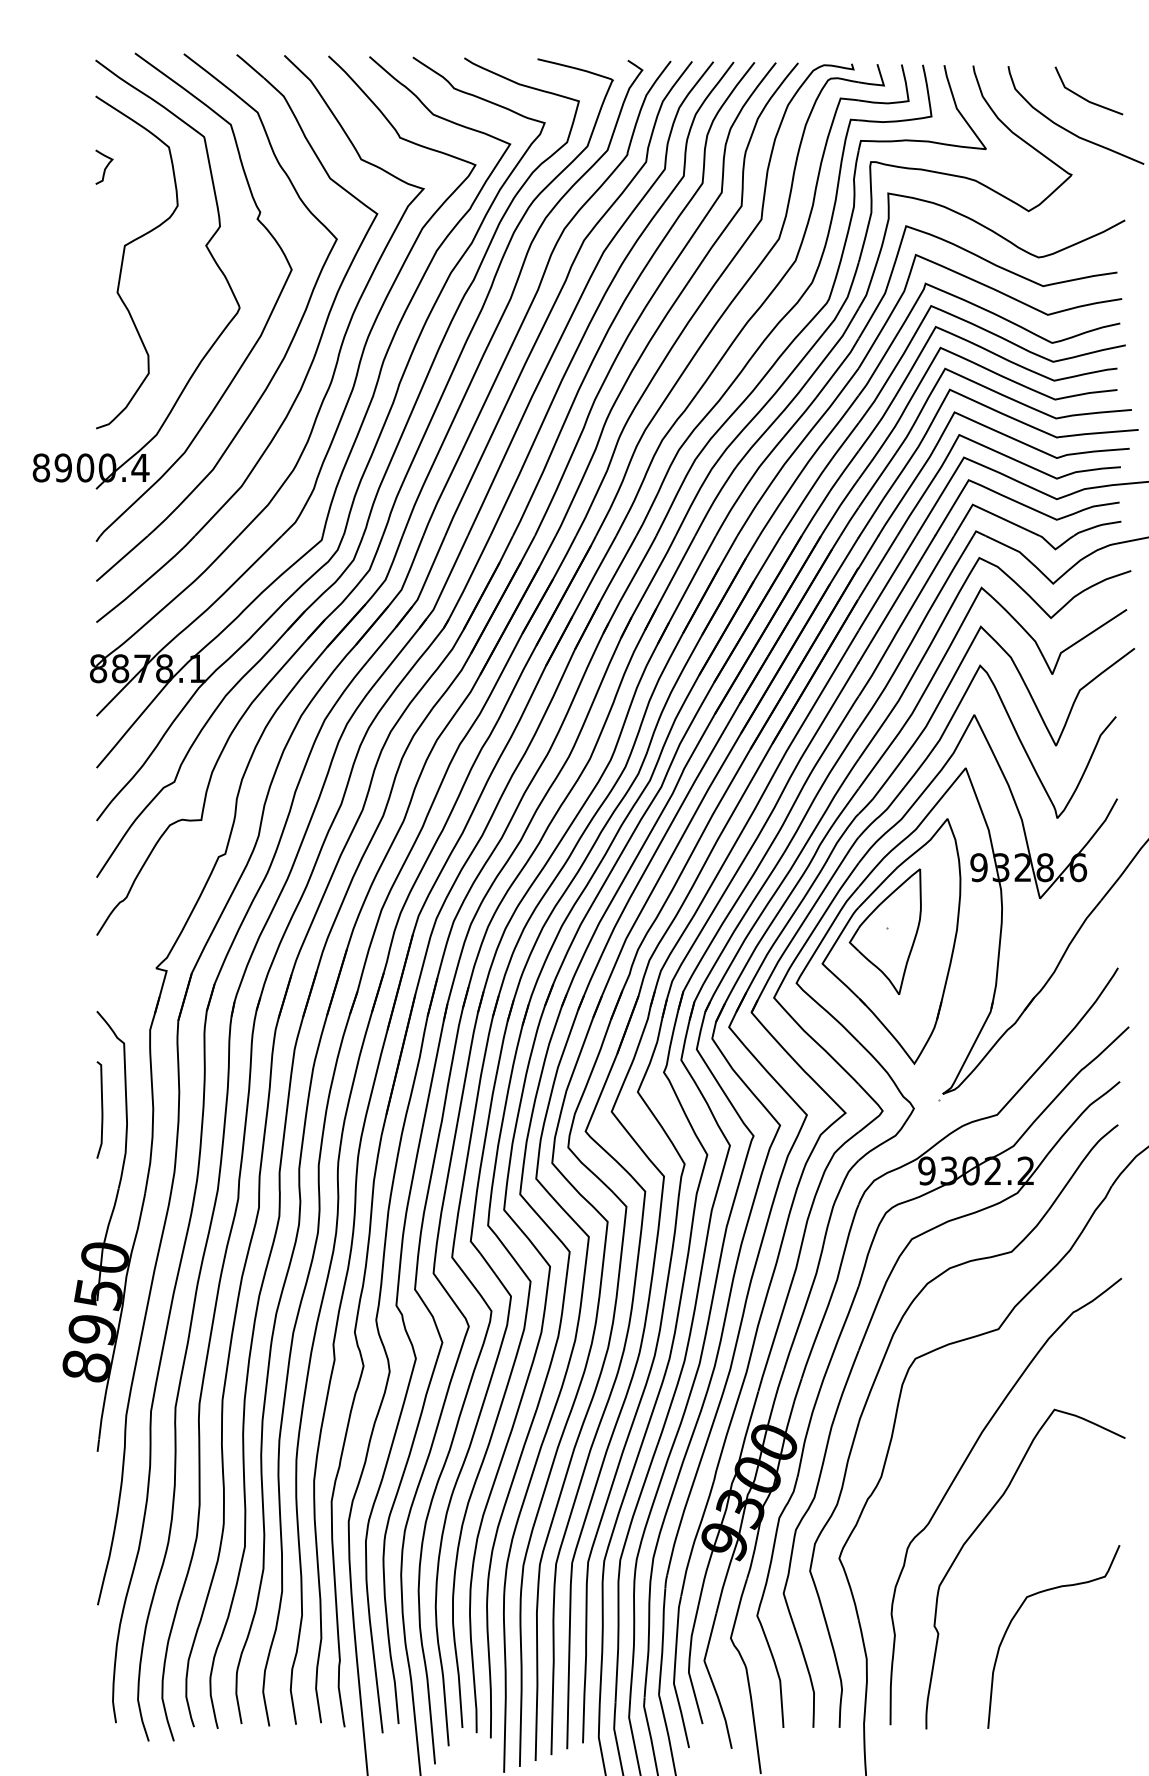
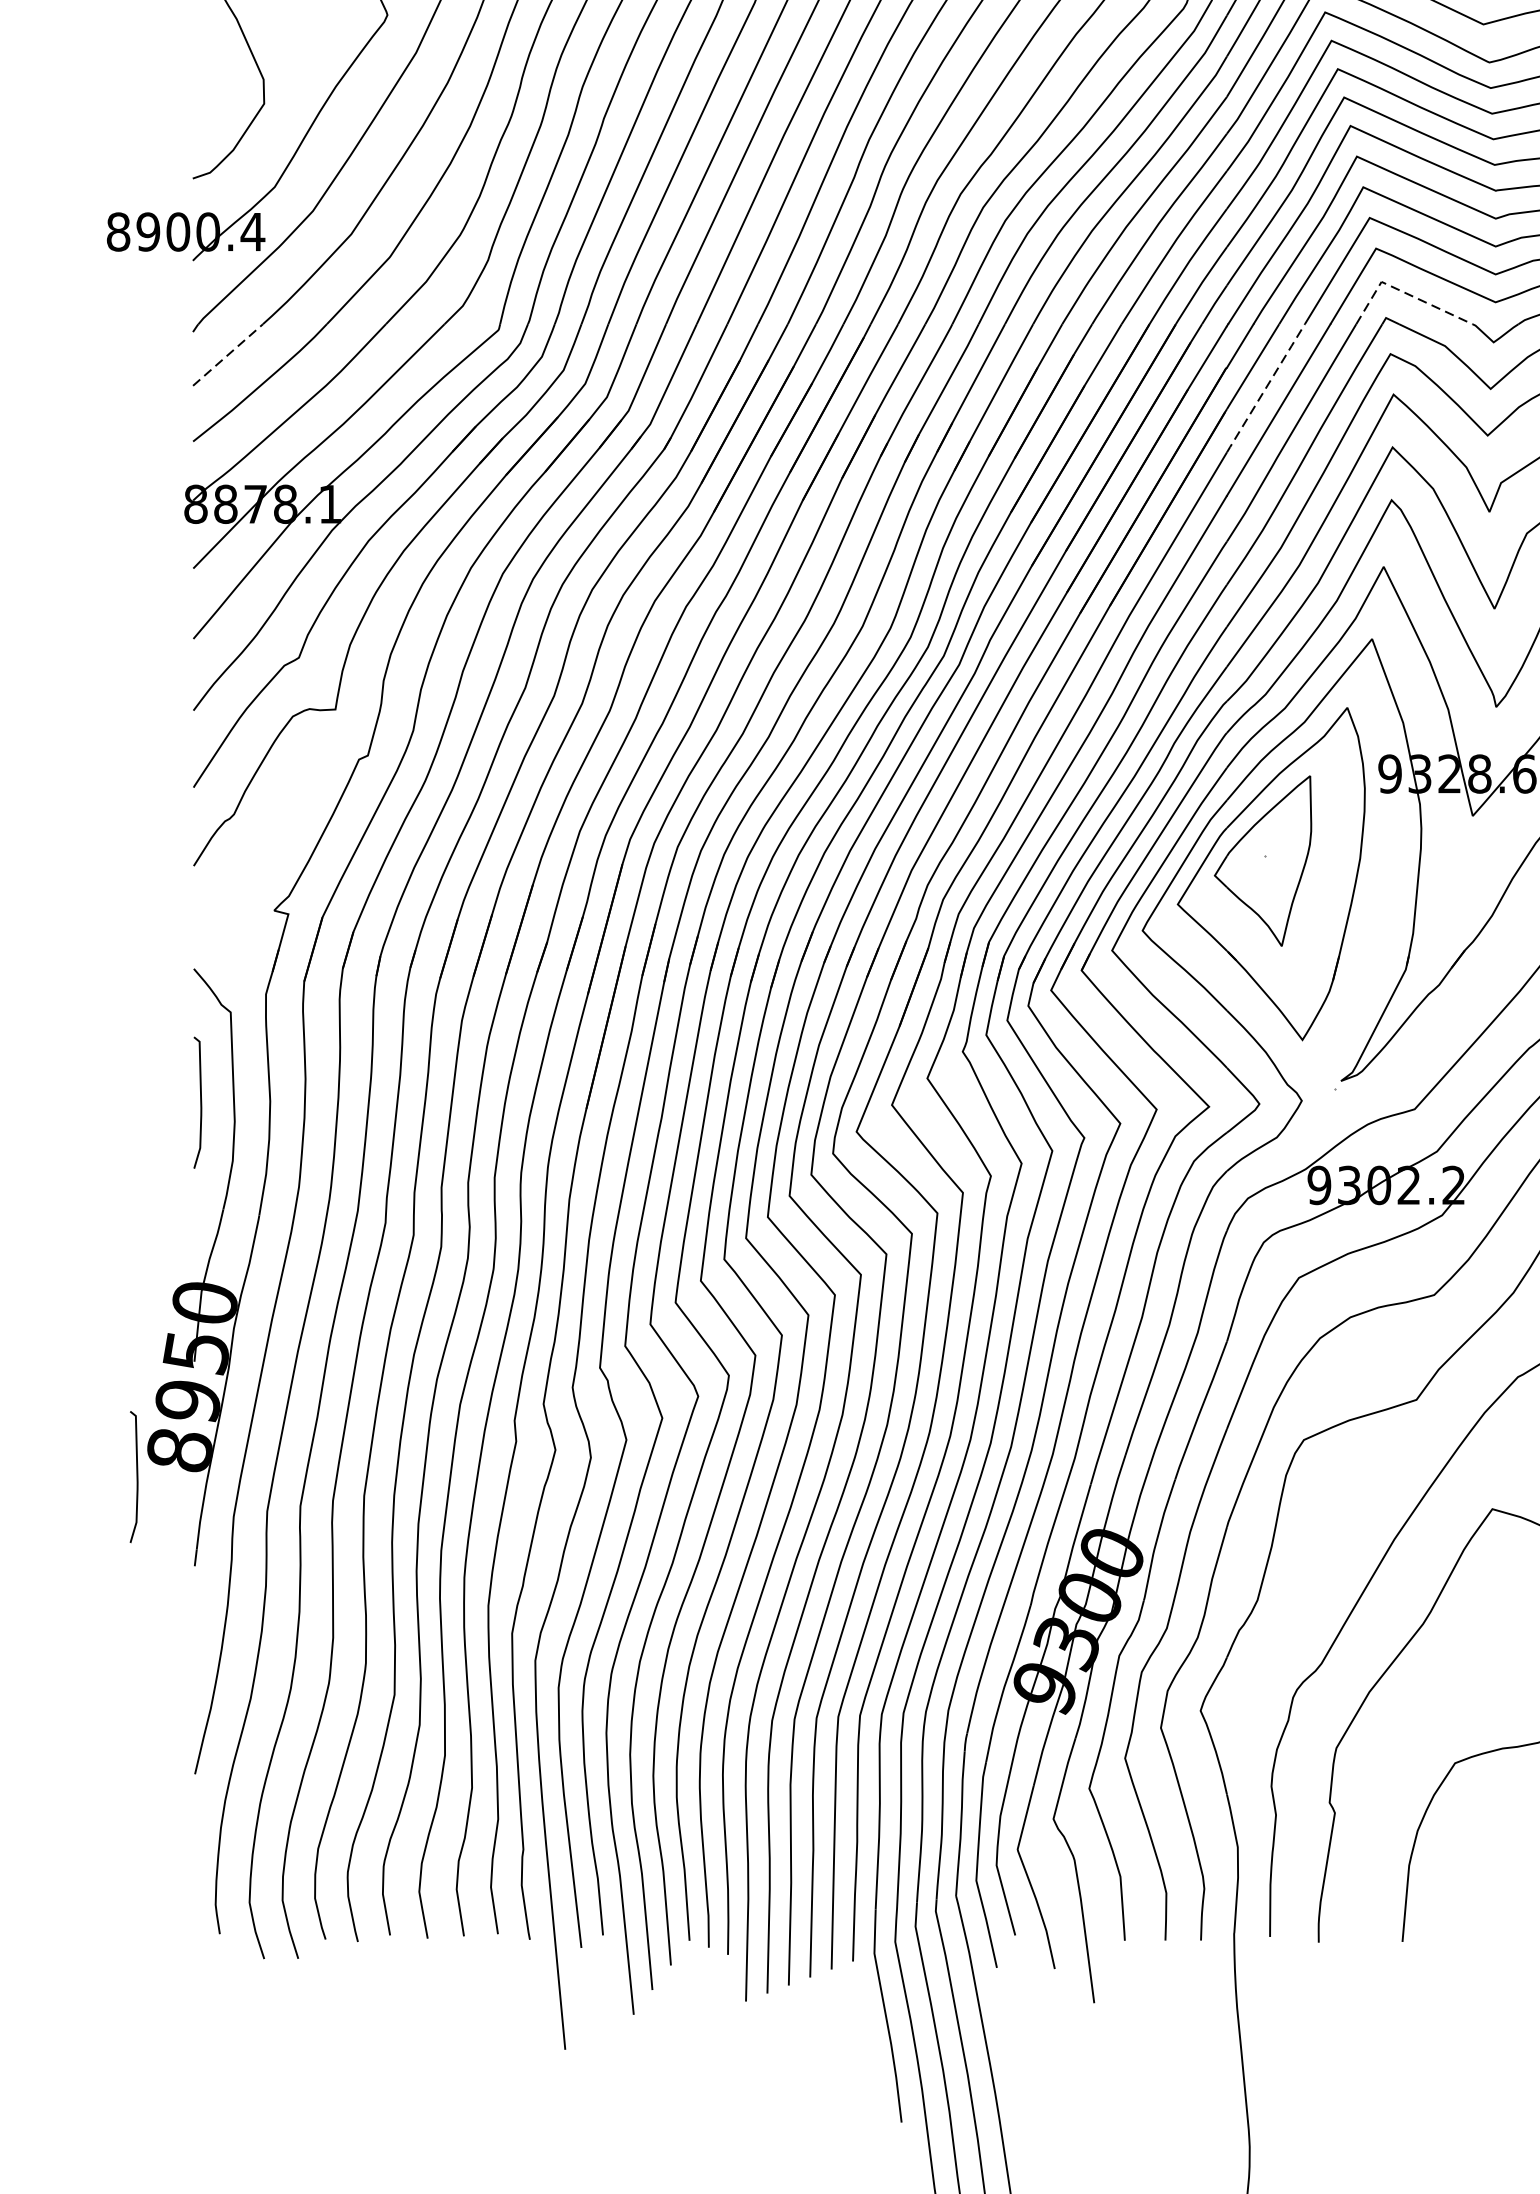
line: (989, 512) -> (1404, 292), solid -> dashed
line: (123, 557) -> (229, 353), solid -> dashed
line: (887, 583) -> (1265, 388), solid -> dashed
curve: (54, 1385) -> (136, 1476), added

